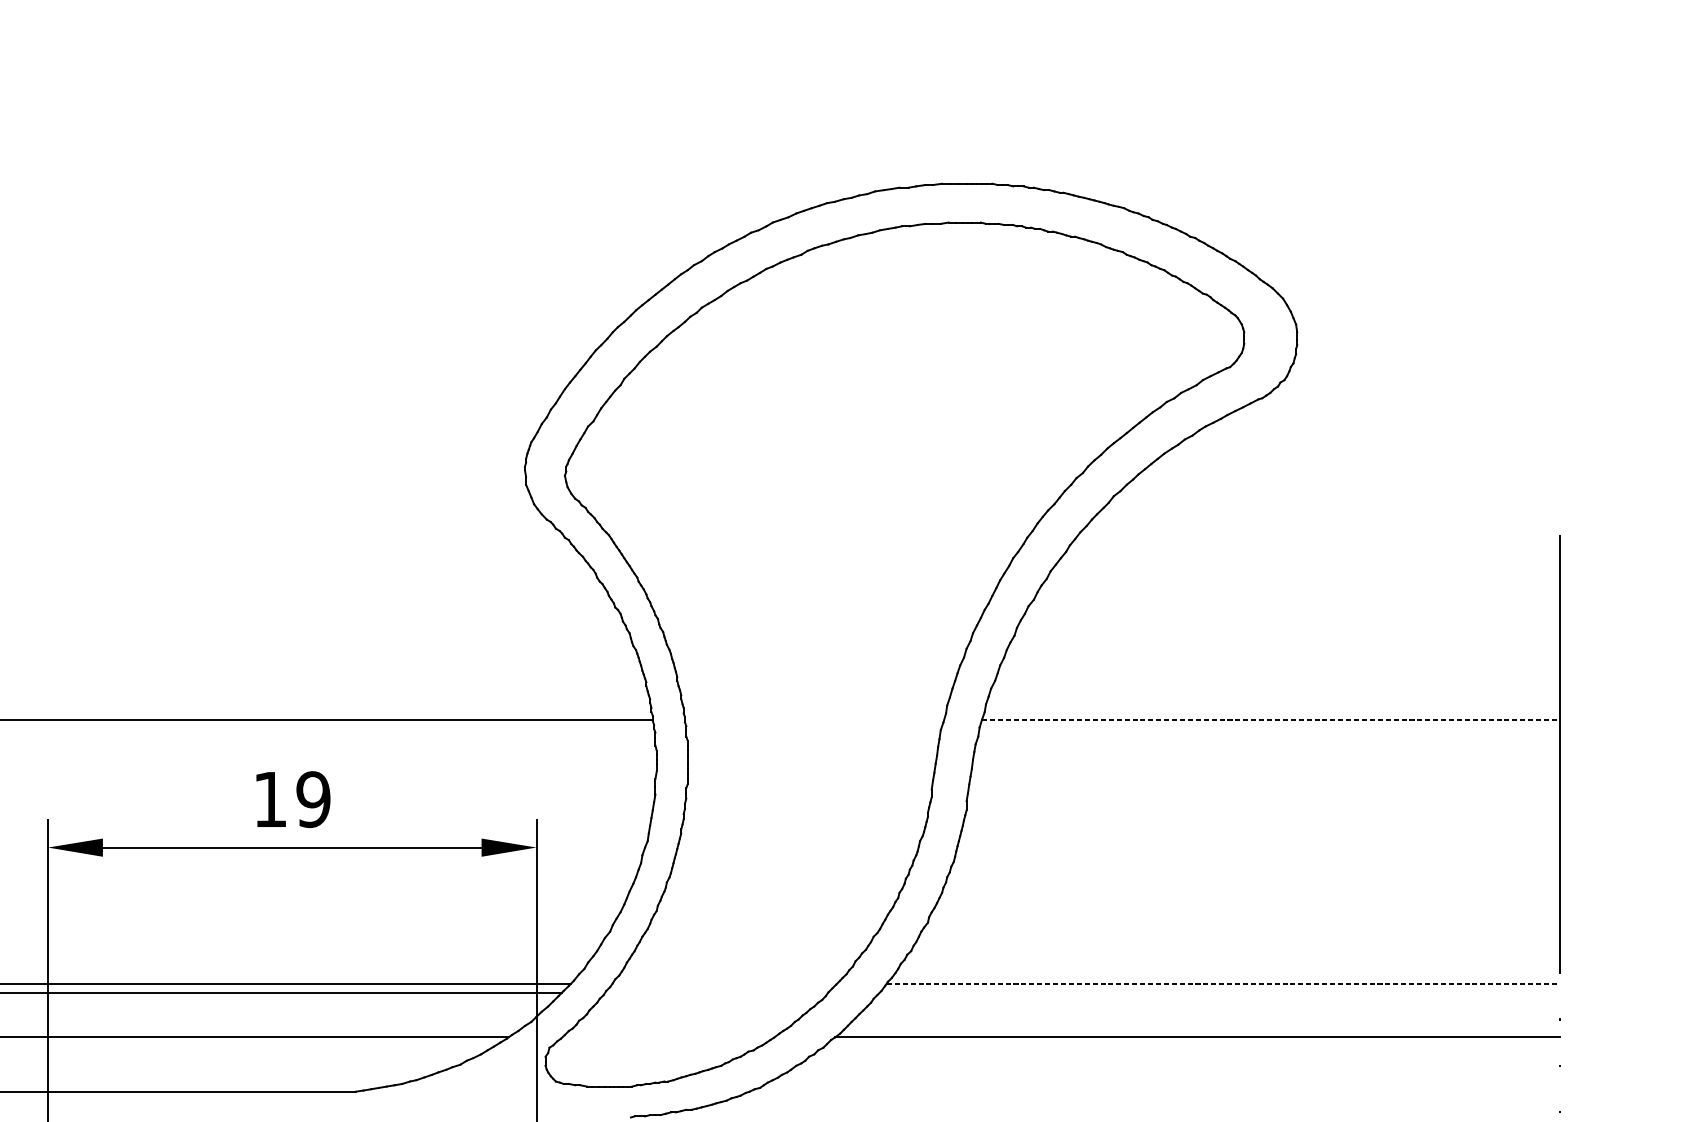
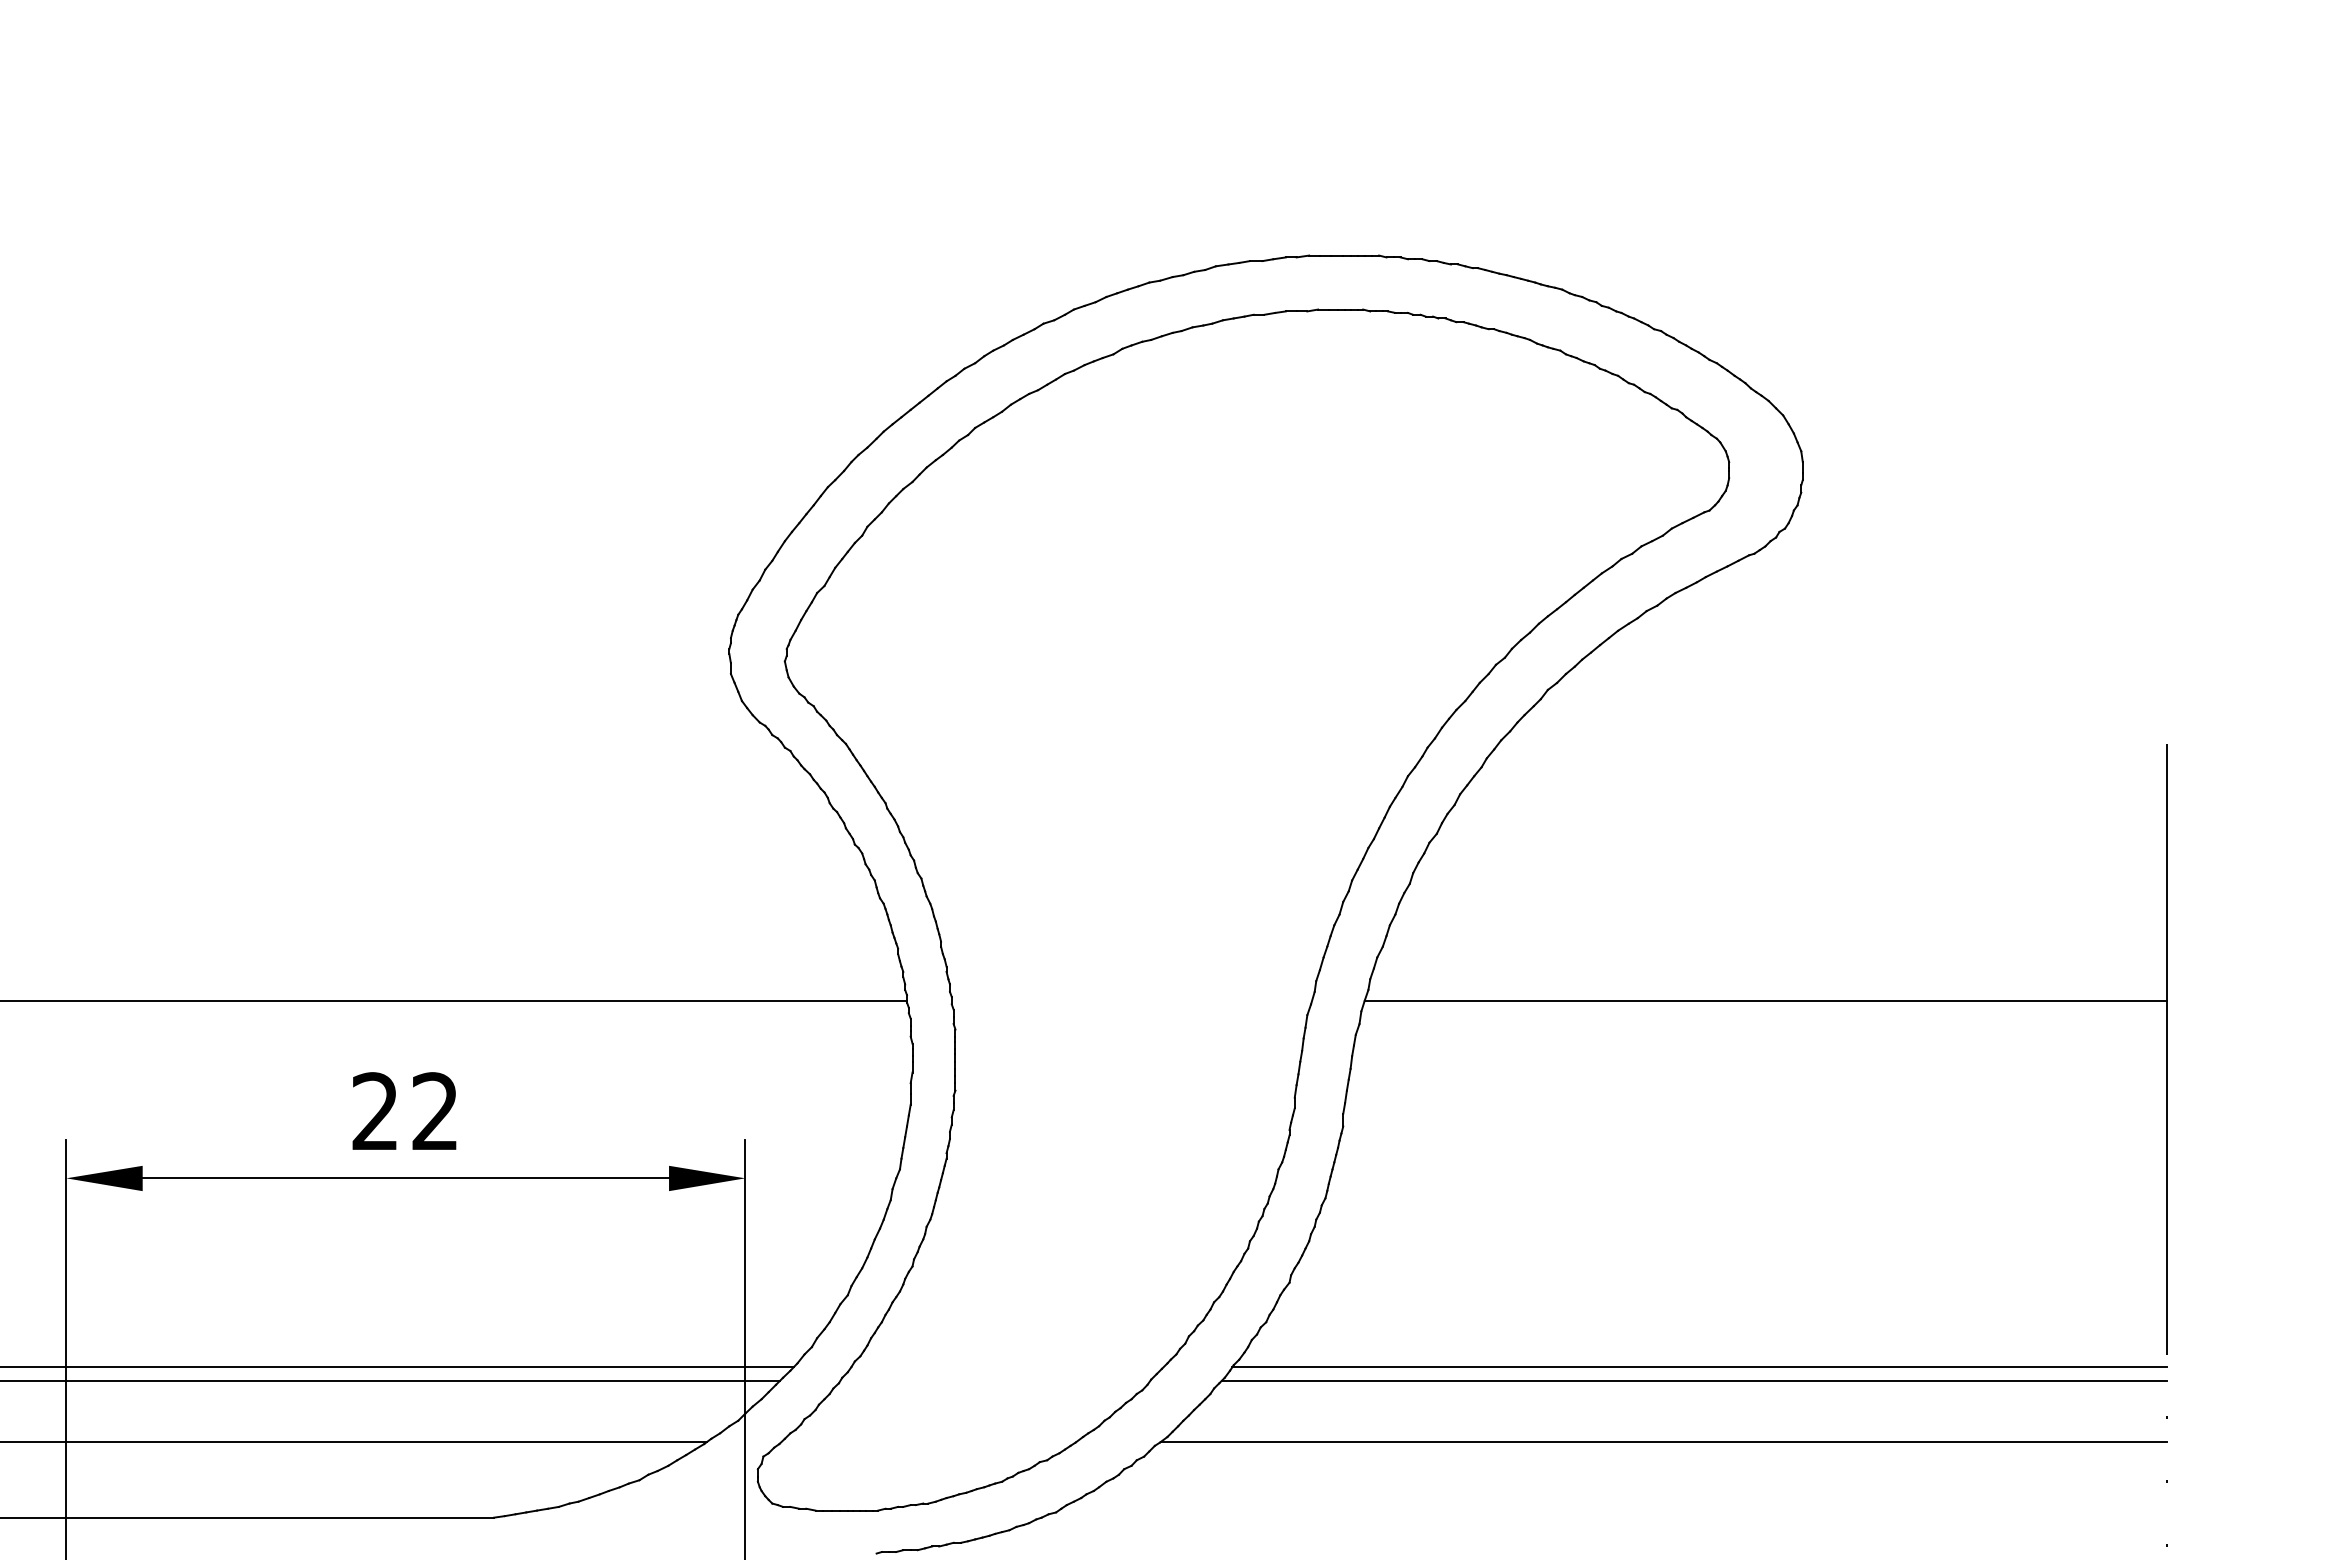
line: (1271, 719) -> (1766, 1000), dashed -> solid
text: (292, 799) -> (405, 1111), 19 -> 22
line: (1222, 983) -> (1699, 1367), dashed -> solid
line: (1219, 992) -> (1694, 1380), added

